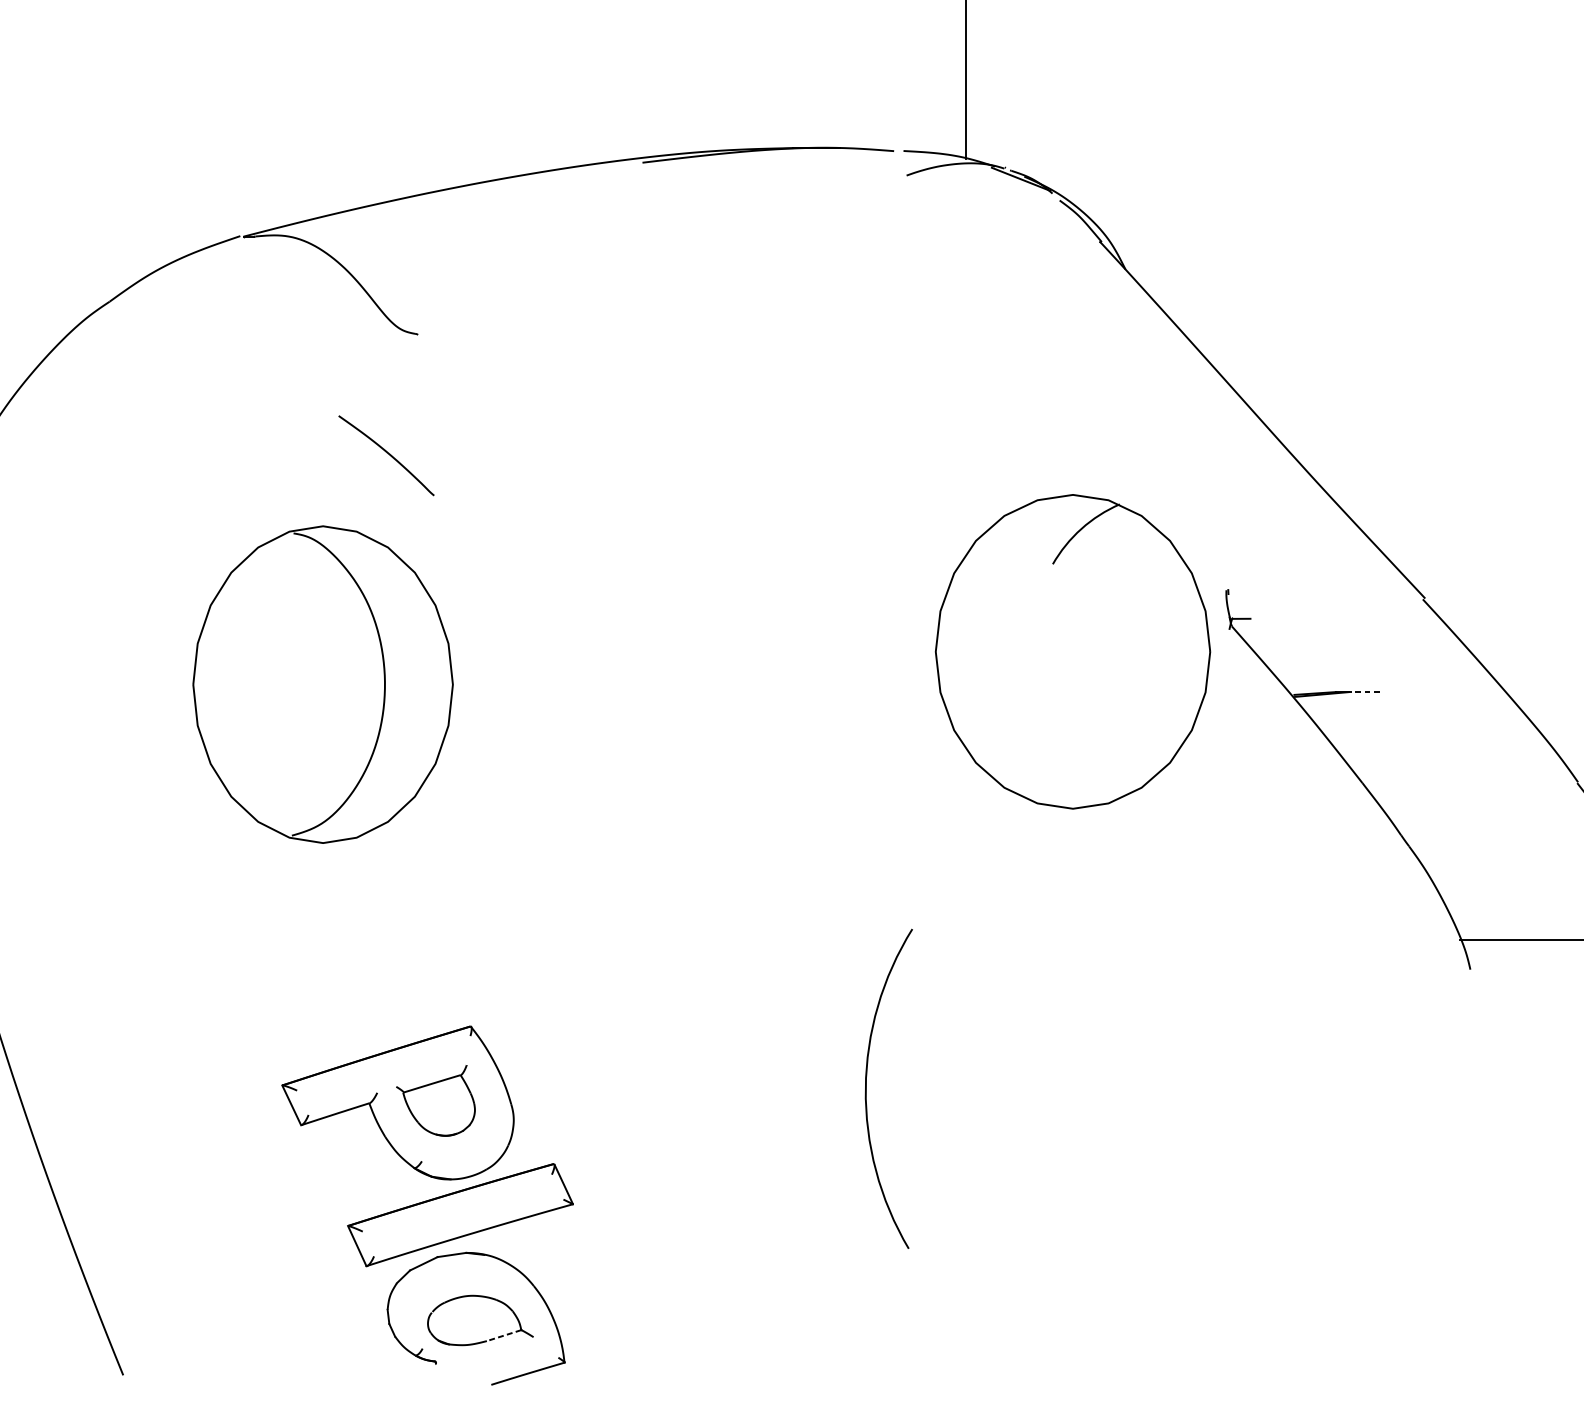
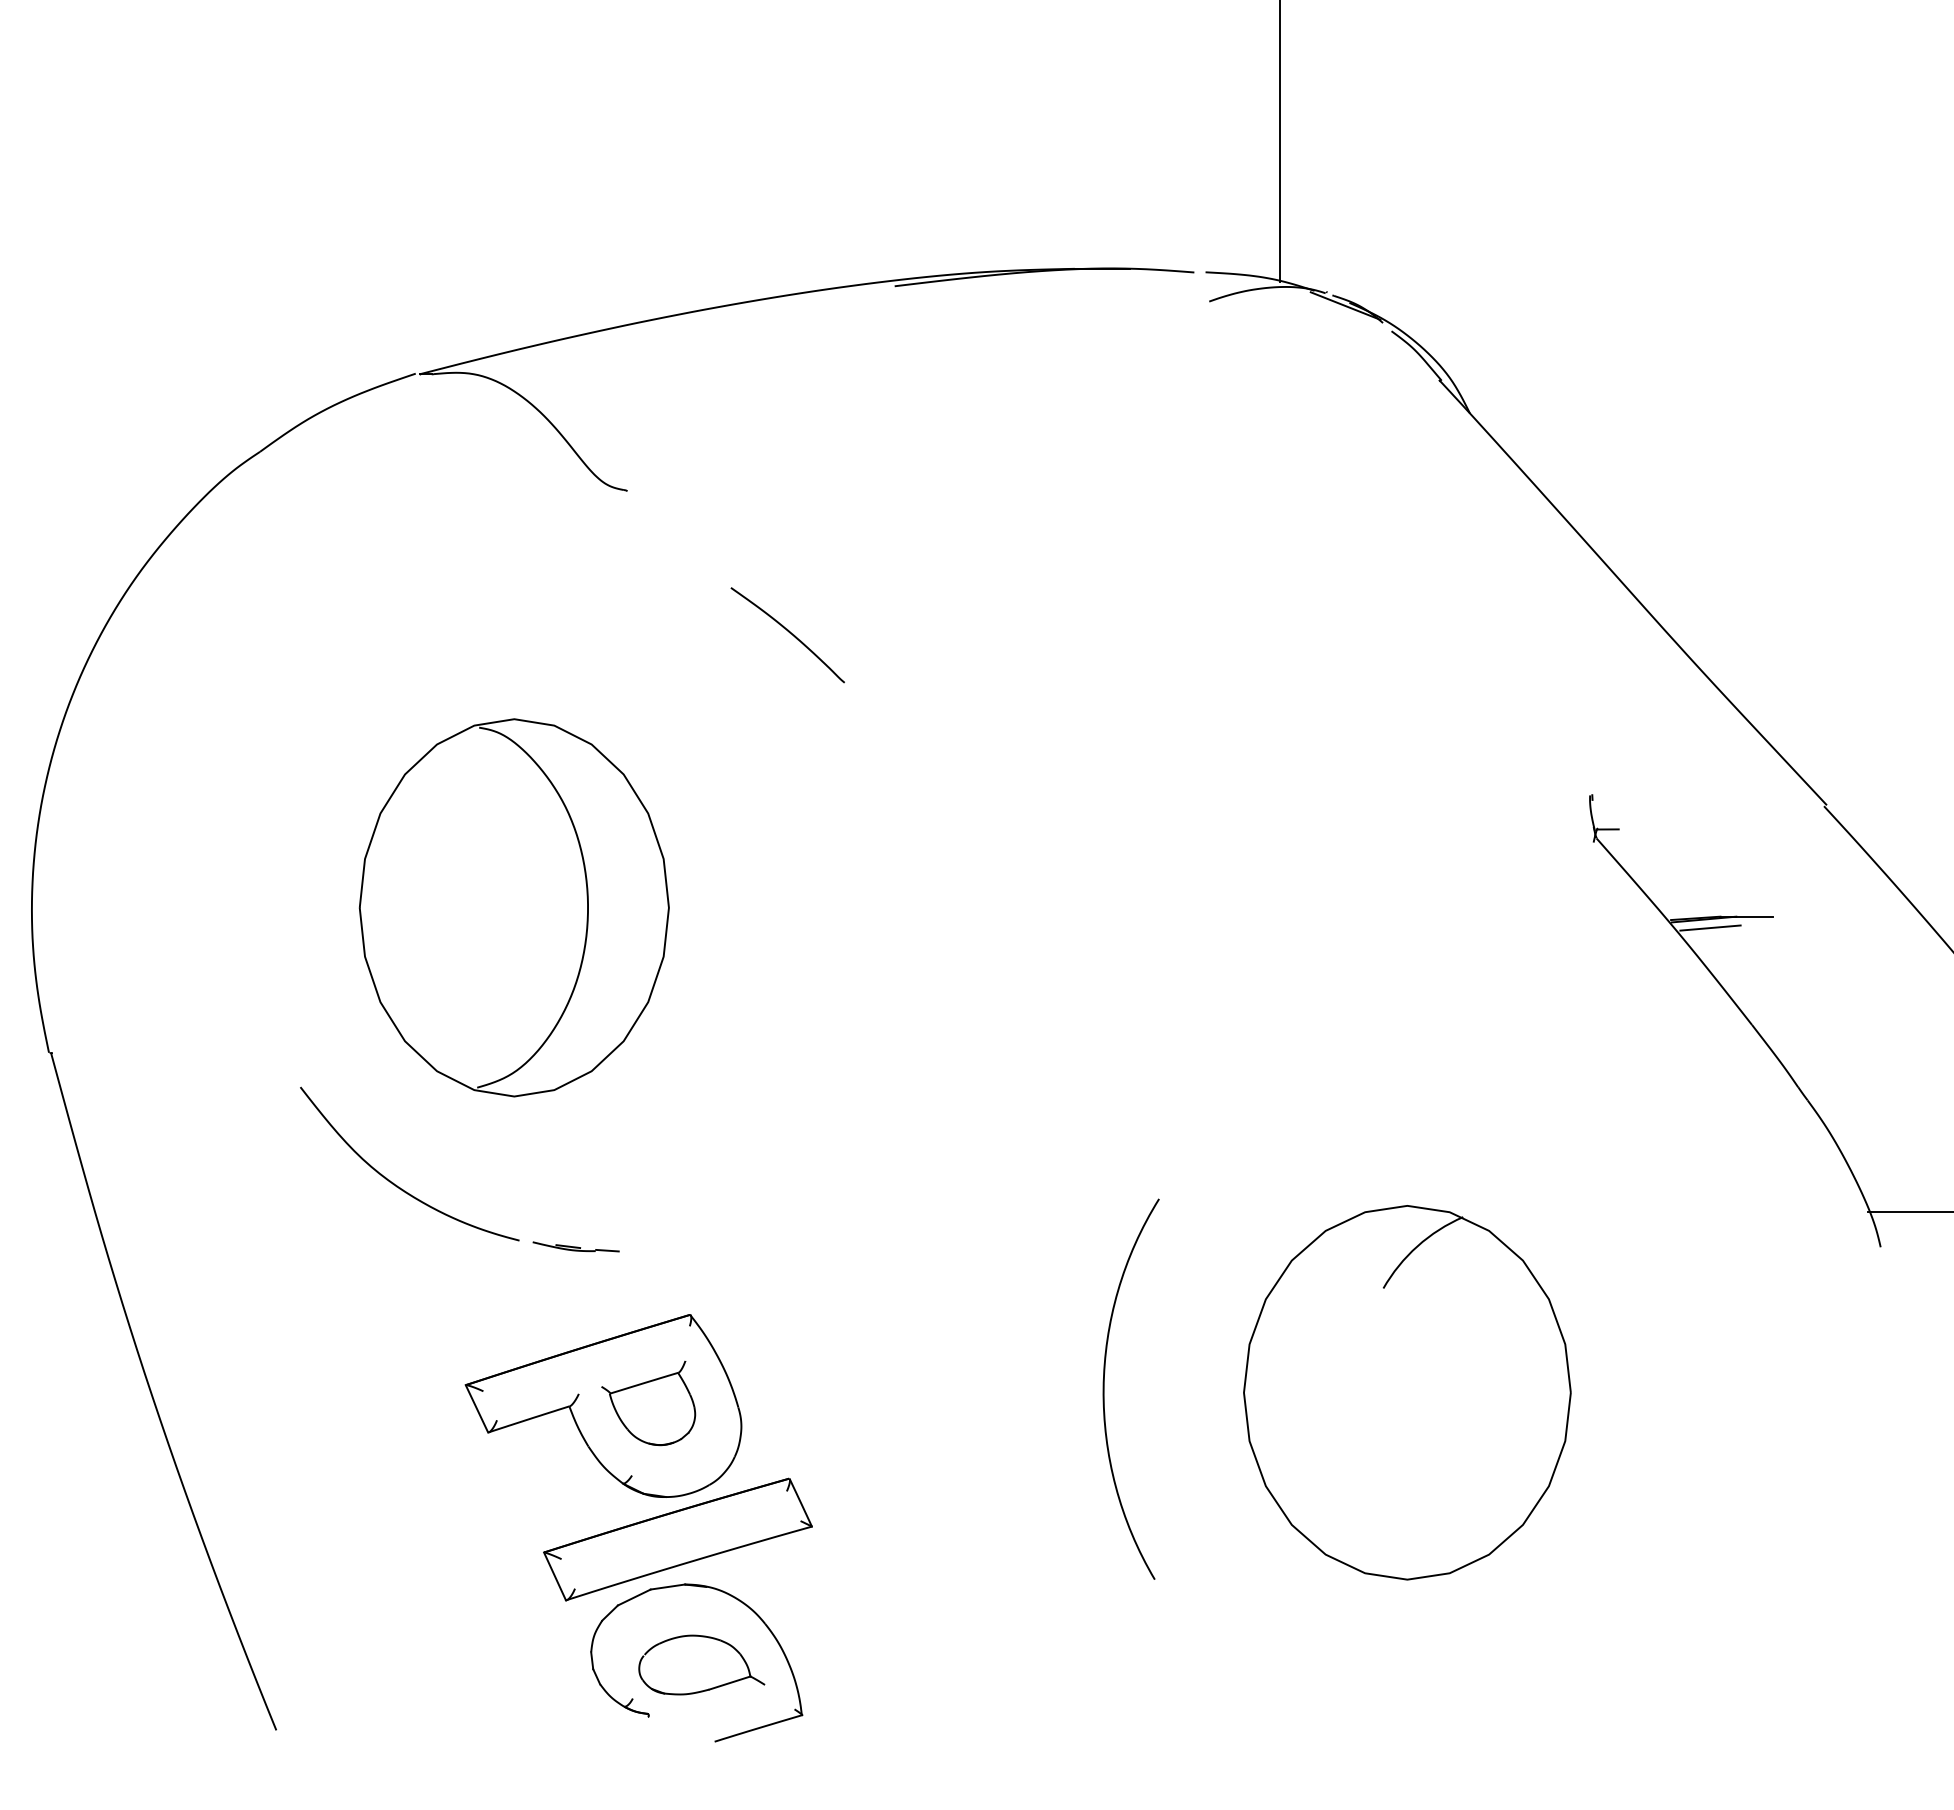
curve: (387, 454) -> (789, 633), moved
part: (1073, 651) -> (1407, 1392), moved
line: (1363, 691) -> (1753, 916), dashed -> solid
line: (1327, 701) -> (1710, 927), added
curve: (224, 916) -> (396, 1184), added
part: (374, 969) -> (575, 1246), added
arc: (866, 1088) -> (1104, 1388), moved
line: (503, 1335) -> (729, 1683), dashed -> solid

